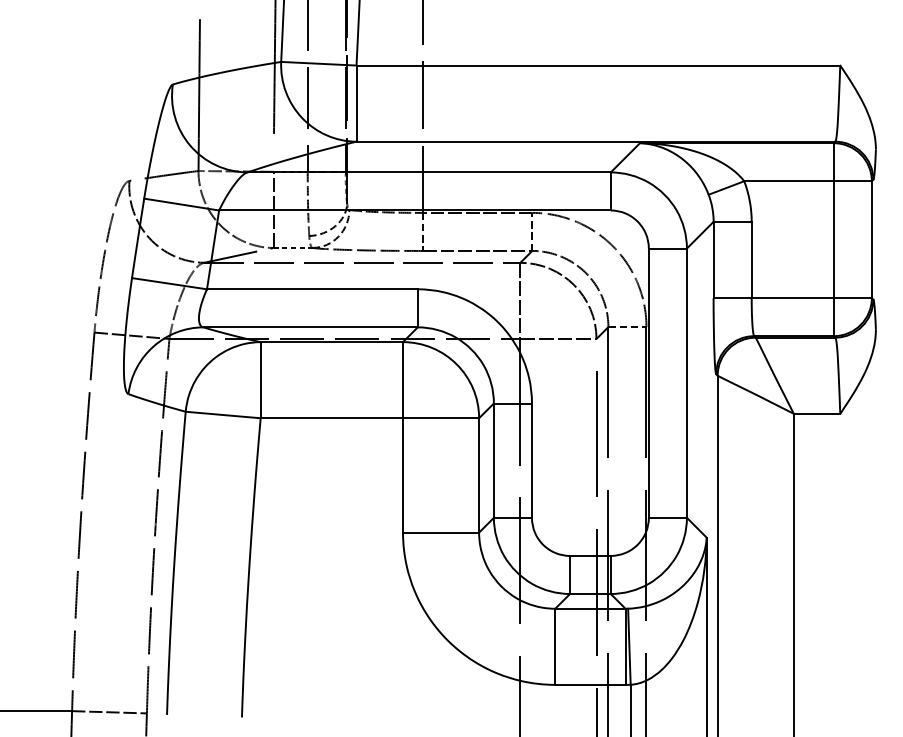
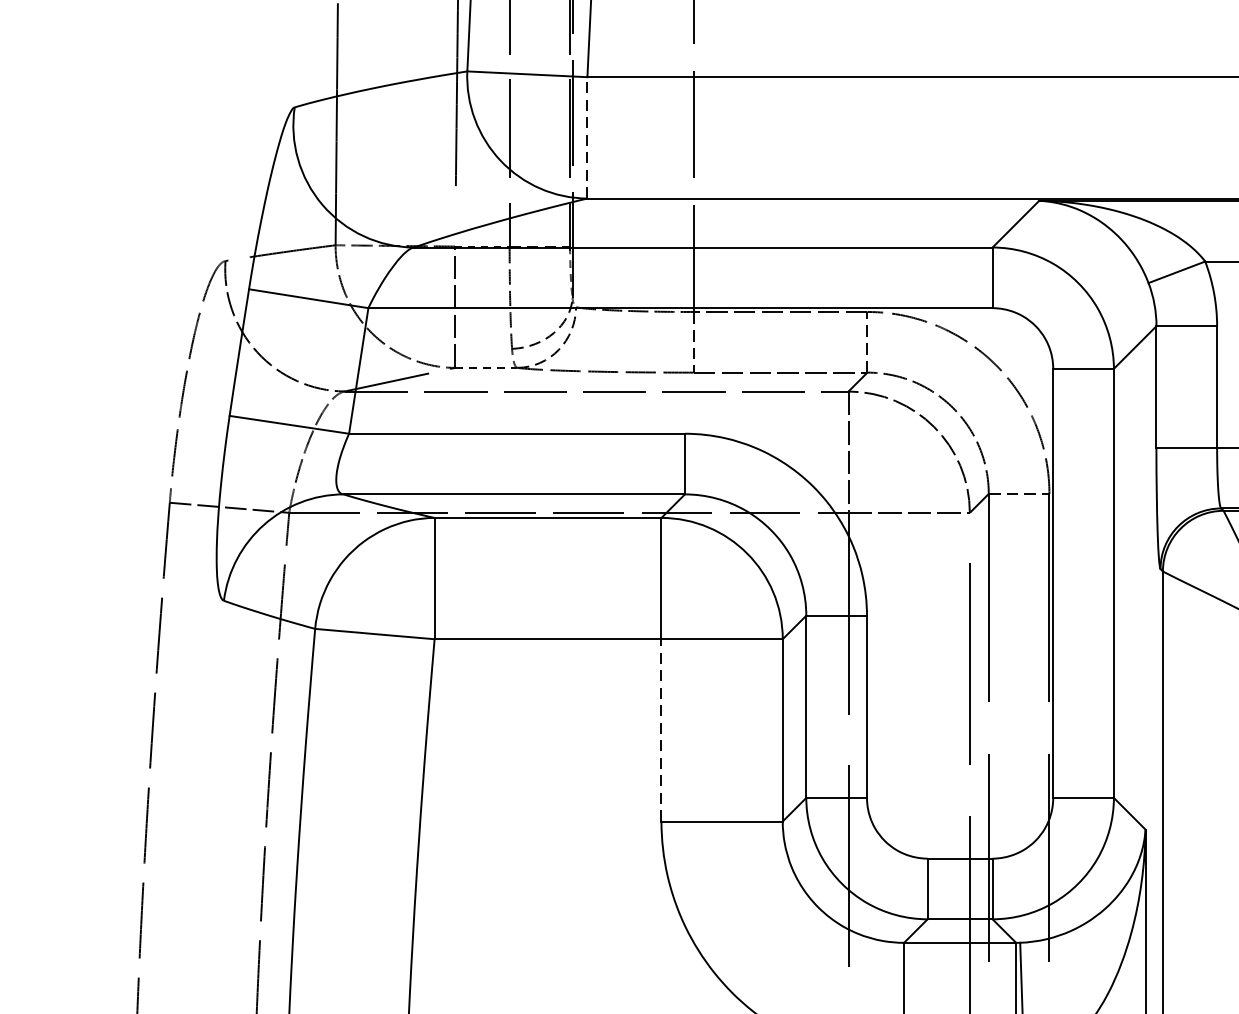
line: (356, 103) -> (587, 137), solid -> dashed
line: (403, 474) -> (662, 728), solid -> dashed

